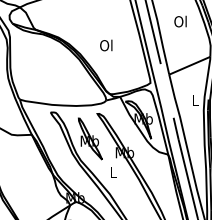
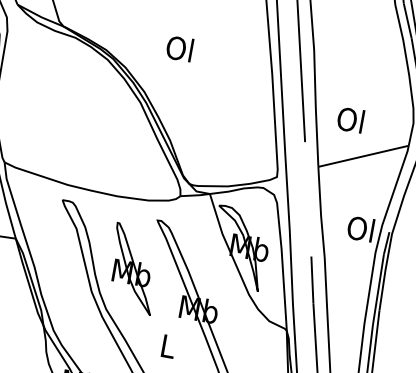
text: (180, 21) -> (350, 119), moved
text: (106, 45) -> (180, 48), moved
text: (194, 100) -> (360, 228), L -> Ol

